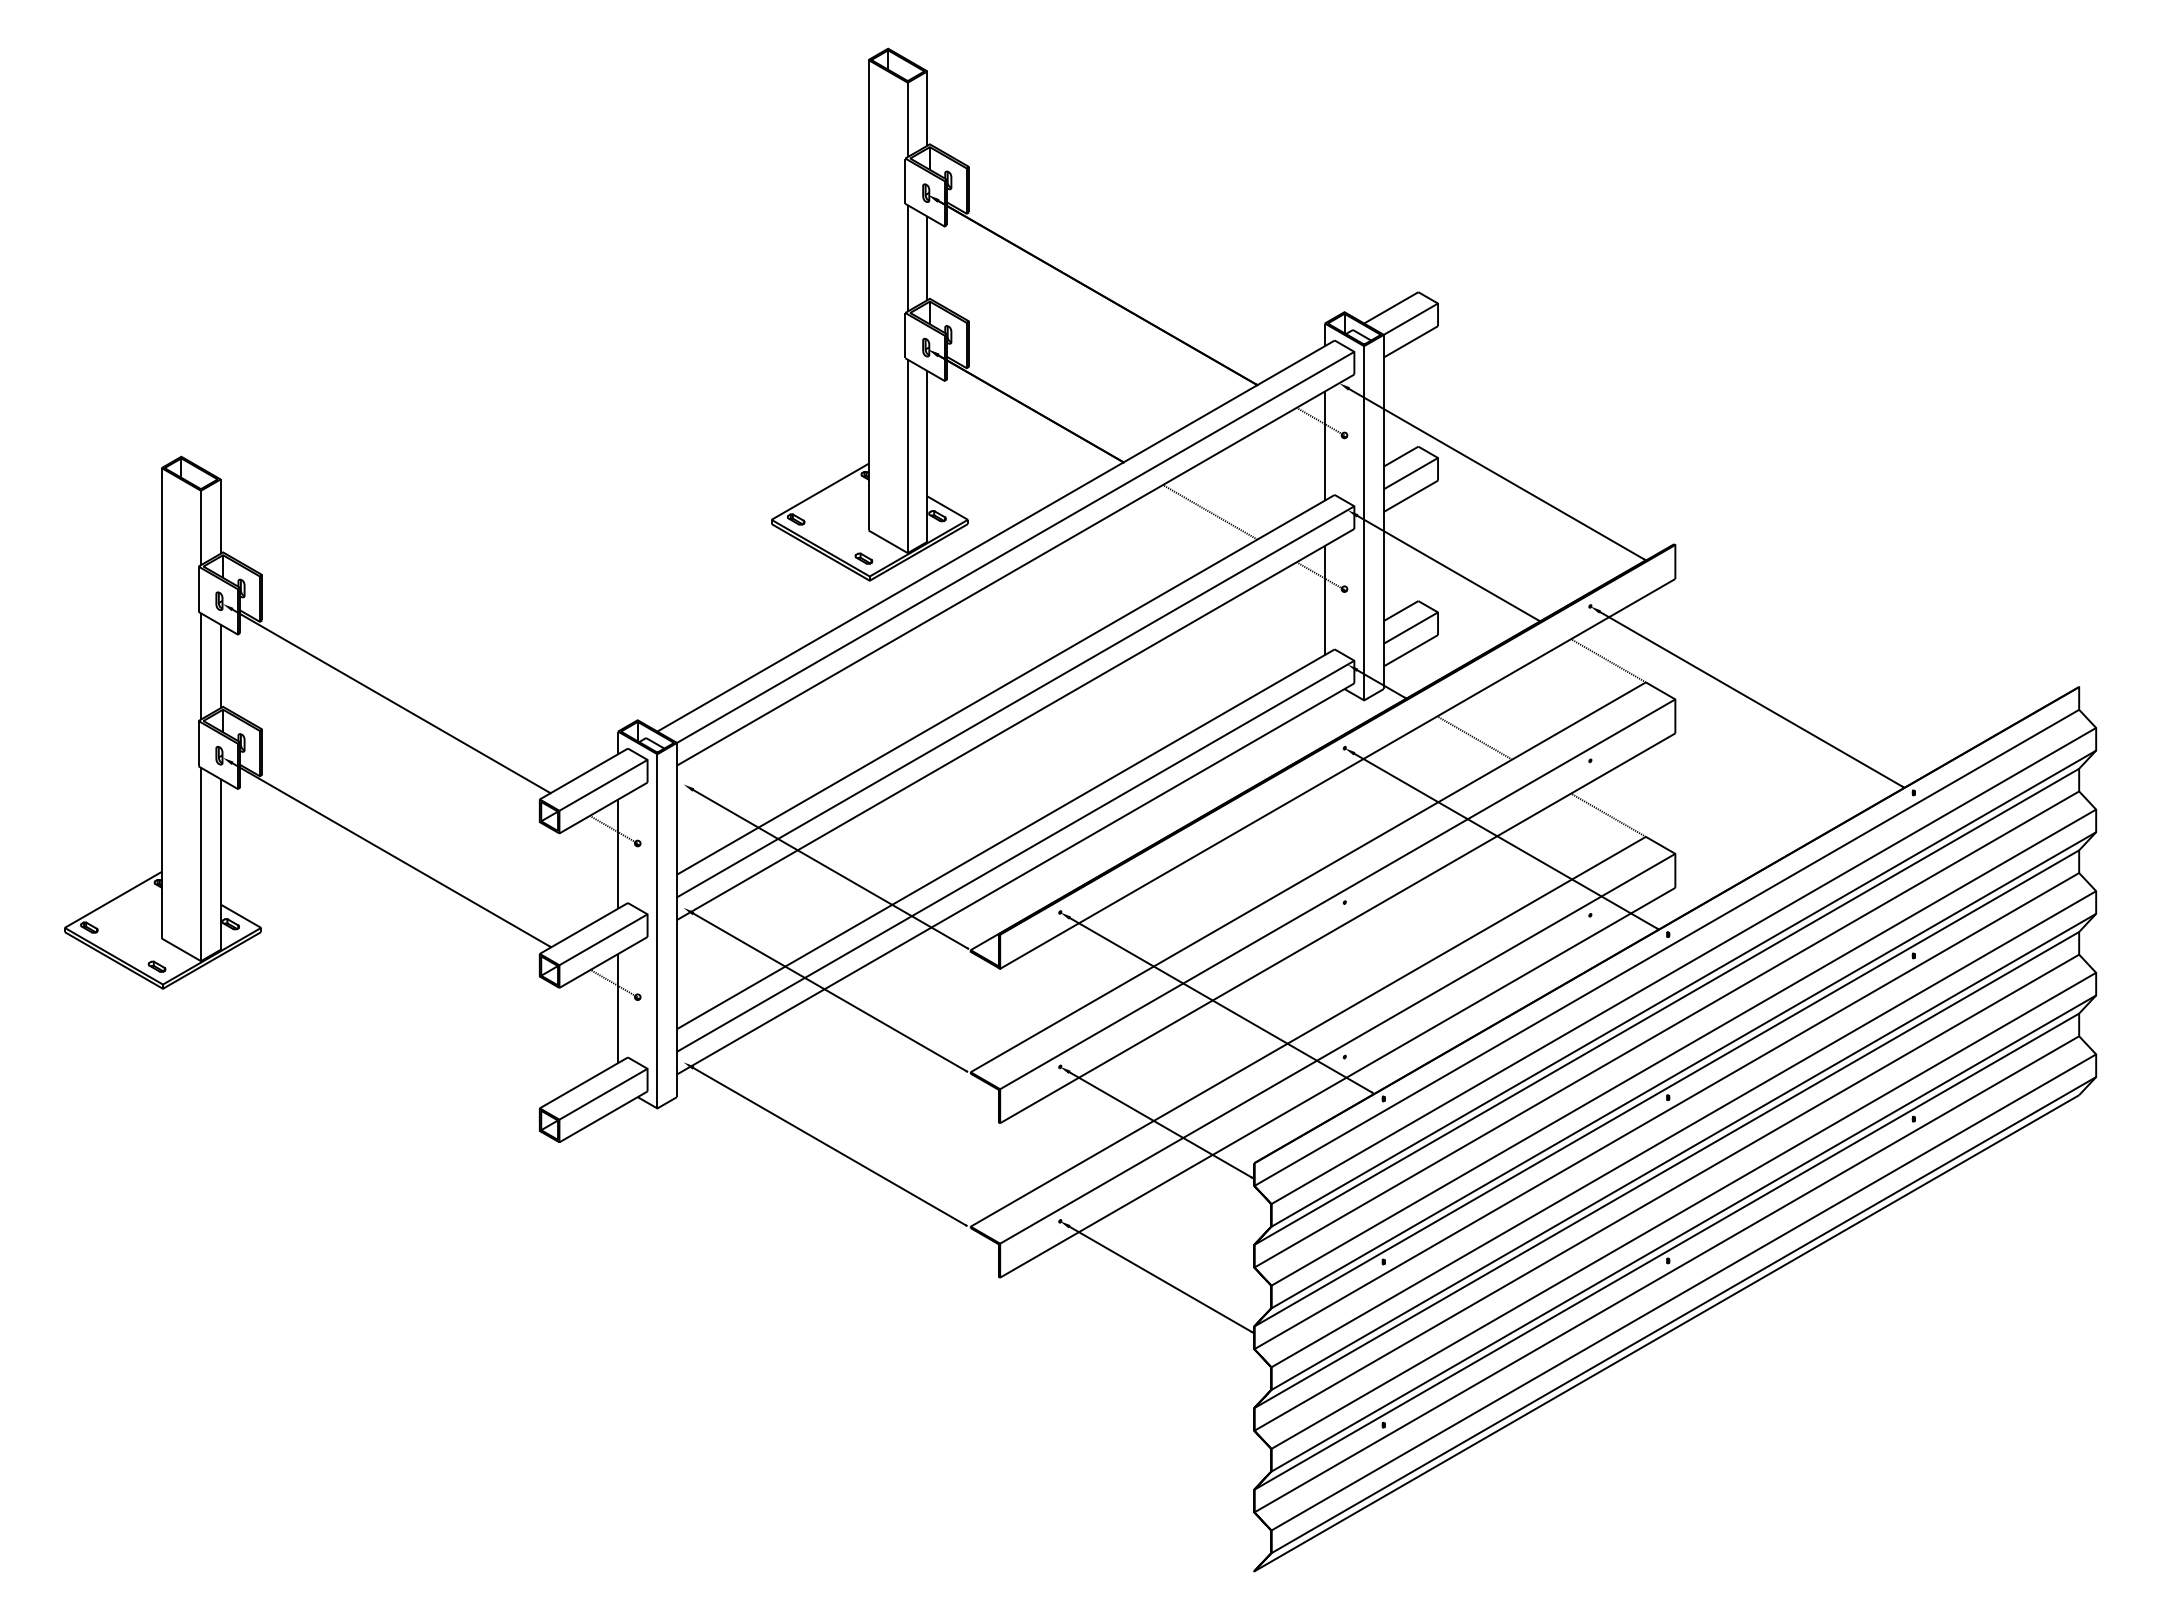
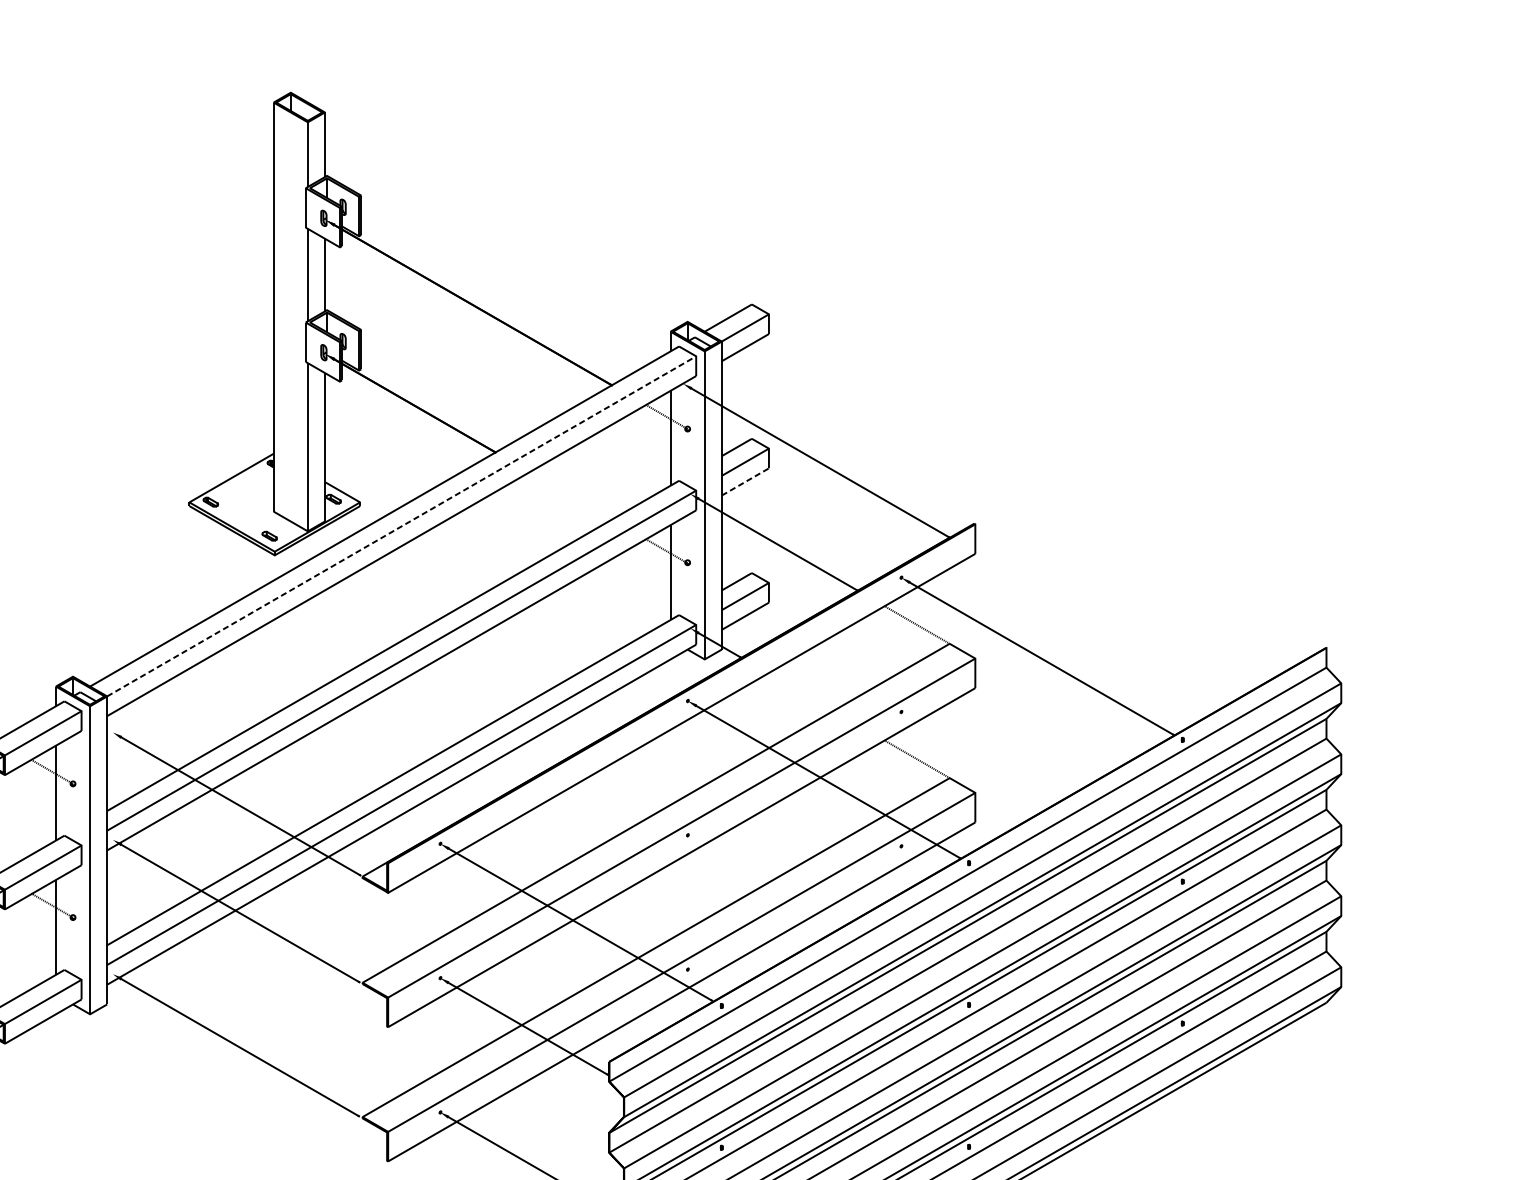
line: (1411, 496) -> (745, 482), solid -> dashed
line: (1209, 512) -> (570, 496), removed
line: (1016, 547) -> (402, 526), solid -> dashed
line: (1474, 737) -> (800, 691), removed

